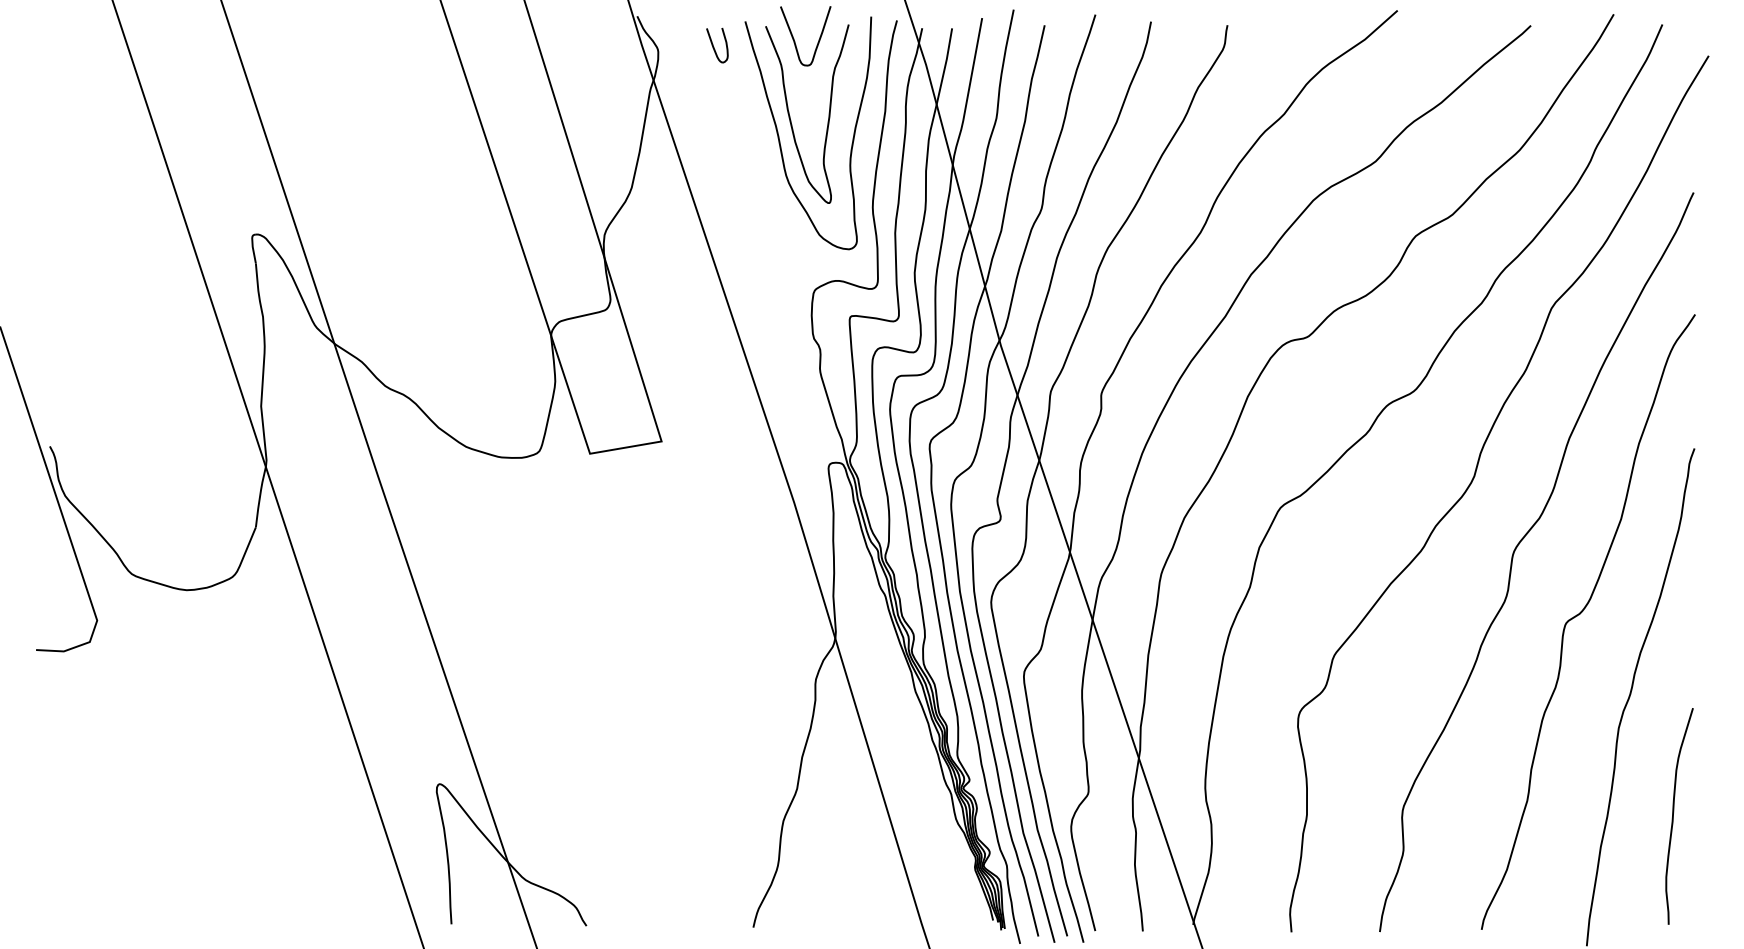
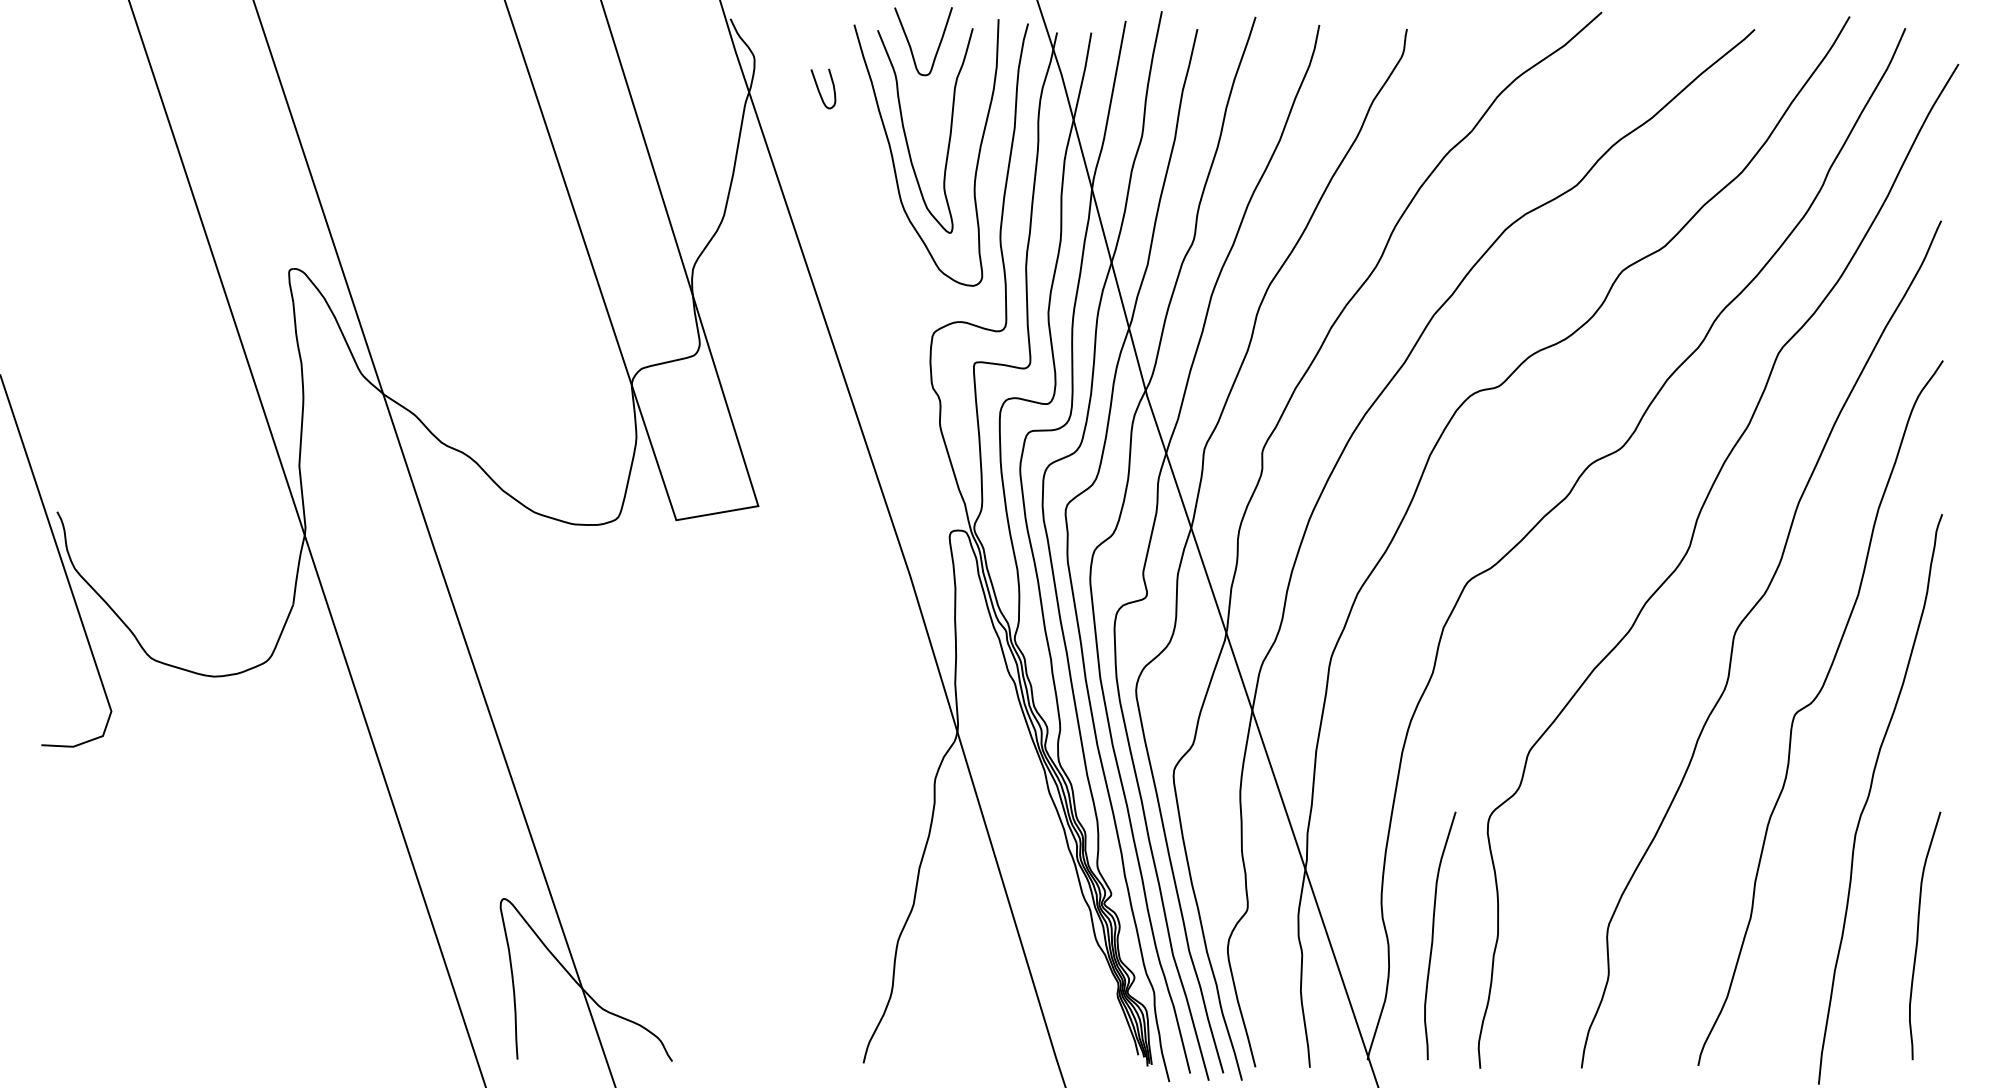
curve: (714, 47) -> (820, 91), moved
curve: (1250, 816) -> (1433, 936), added

